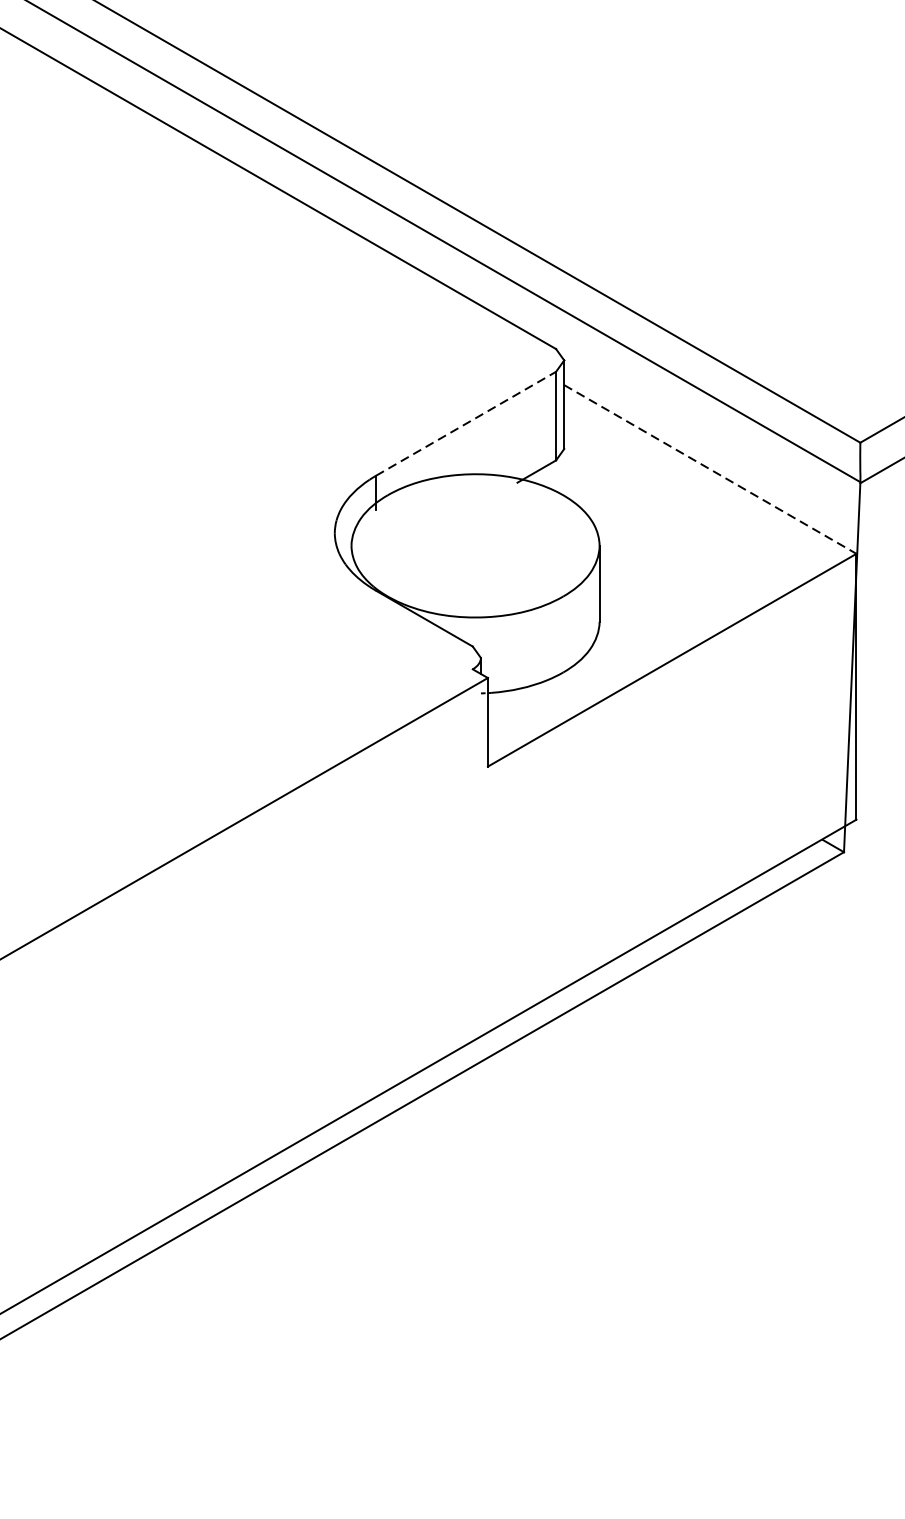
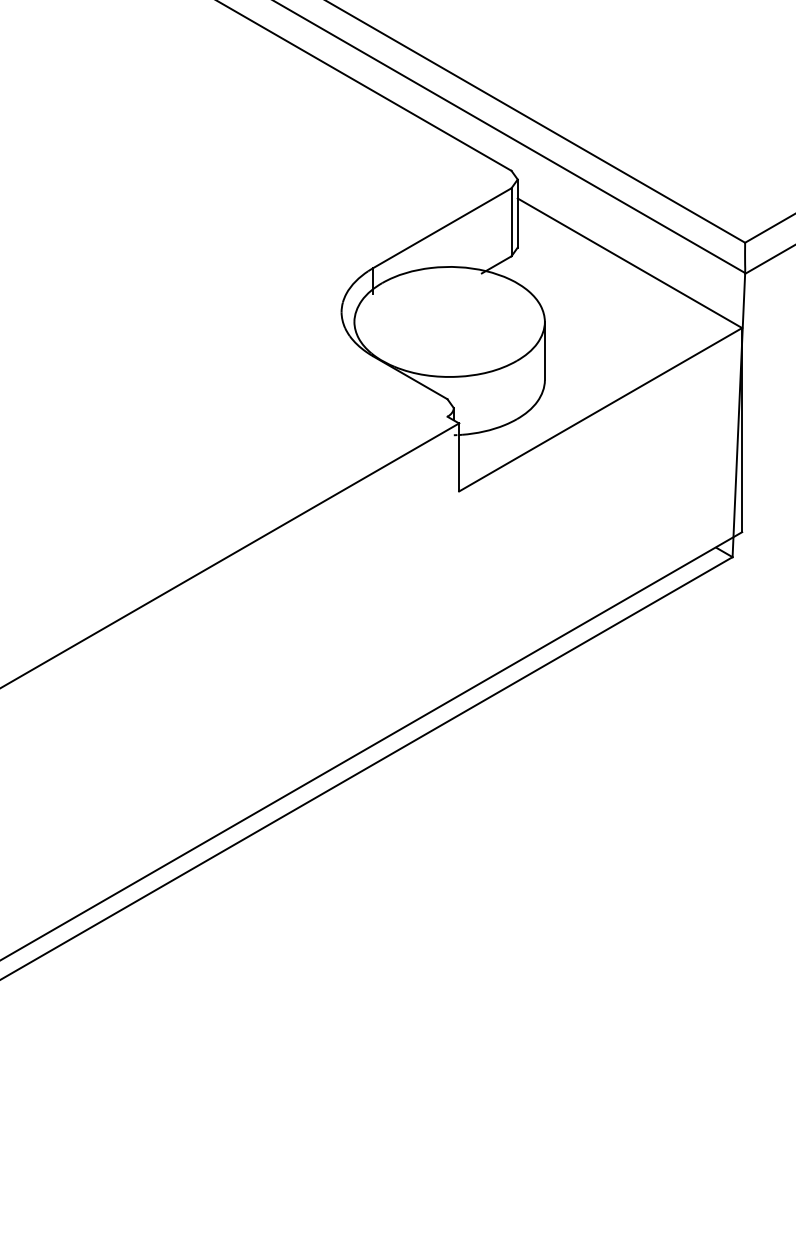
line: (466, 424) -> (442, 228), dashed -> solid
line: (709, 469) -> (629, 263), dashed -> solid

